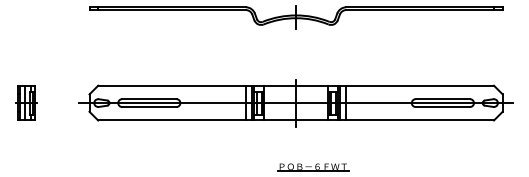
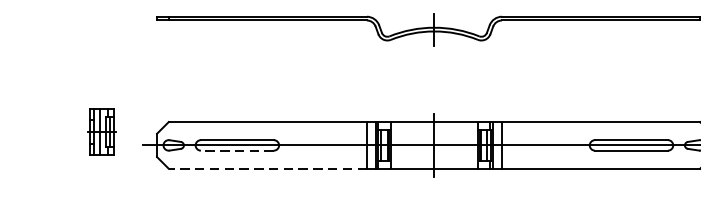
part: (26, 102) -> (102, 131), moved
line: (148, 107) -> (236, 151), solid -> dashed
line: (172, 120) -> (268, 168), solid -> dashed

